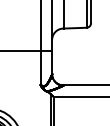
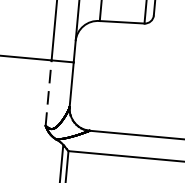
line: (40, 68) -> (48, 94), solid -> dashed

